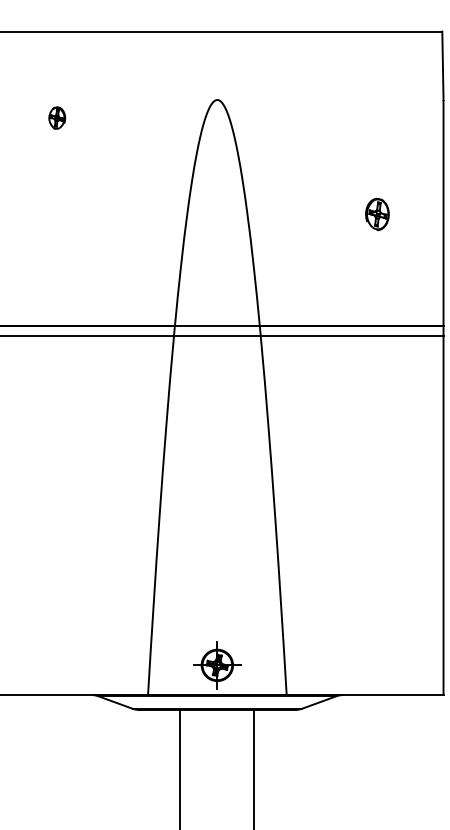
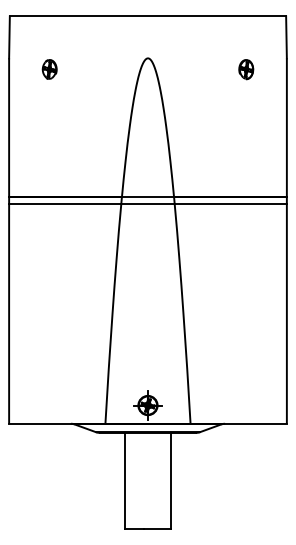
part: (56, 118) -> (49, 69), size x1.43
part: (377, 214) -> (246, 69), moved

